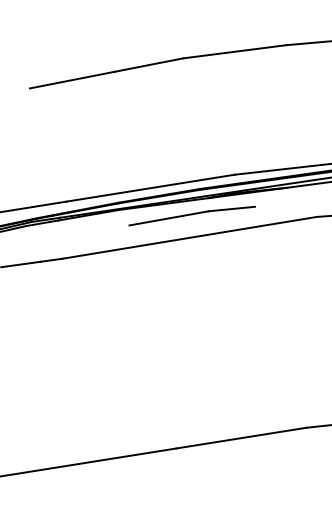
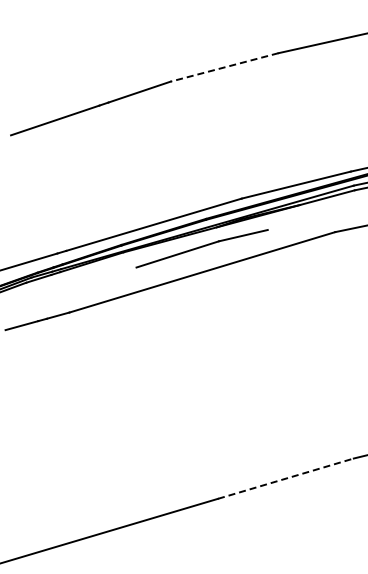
line: (234, 51) -> (224, 67), solid -> dashed
line: (241, 437) -> (285, 478), solid -> dashed

